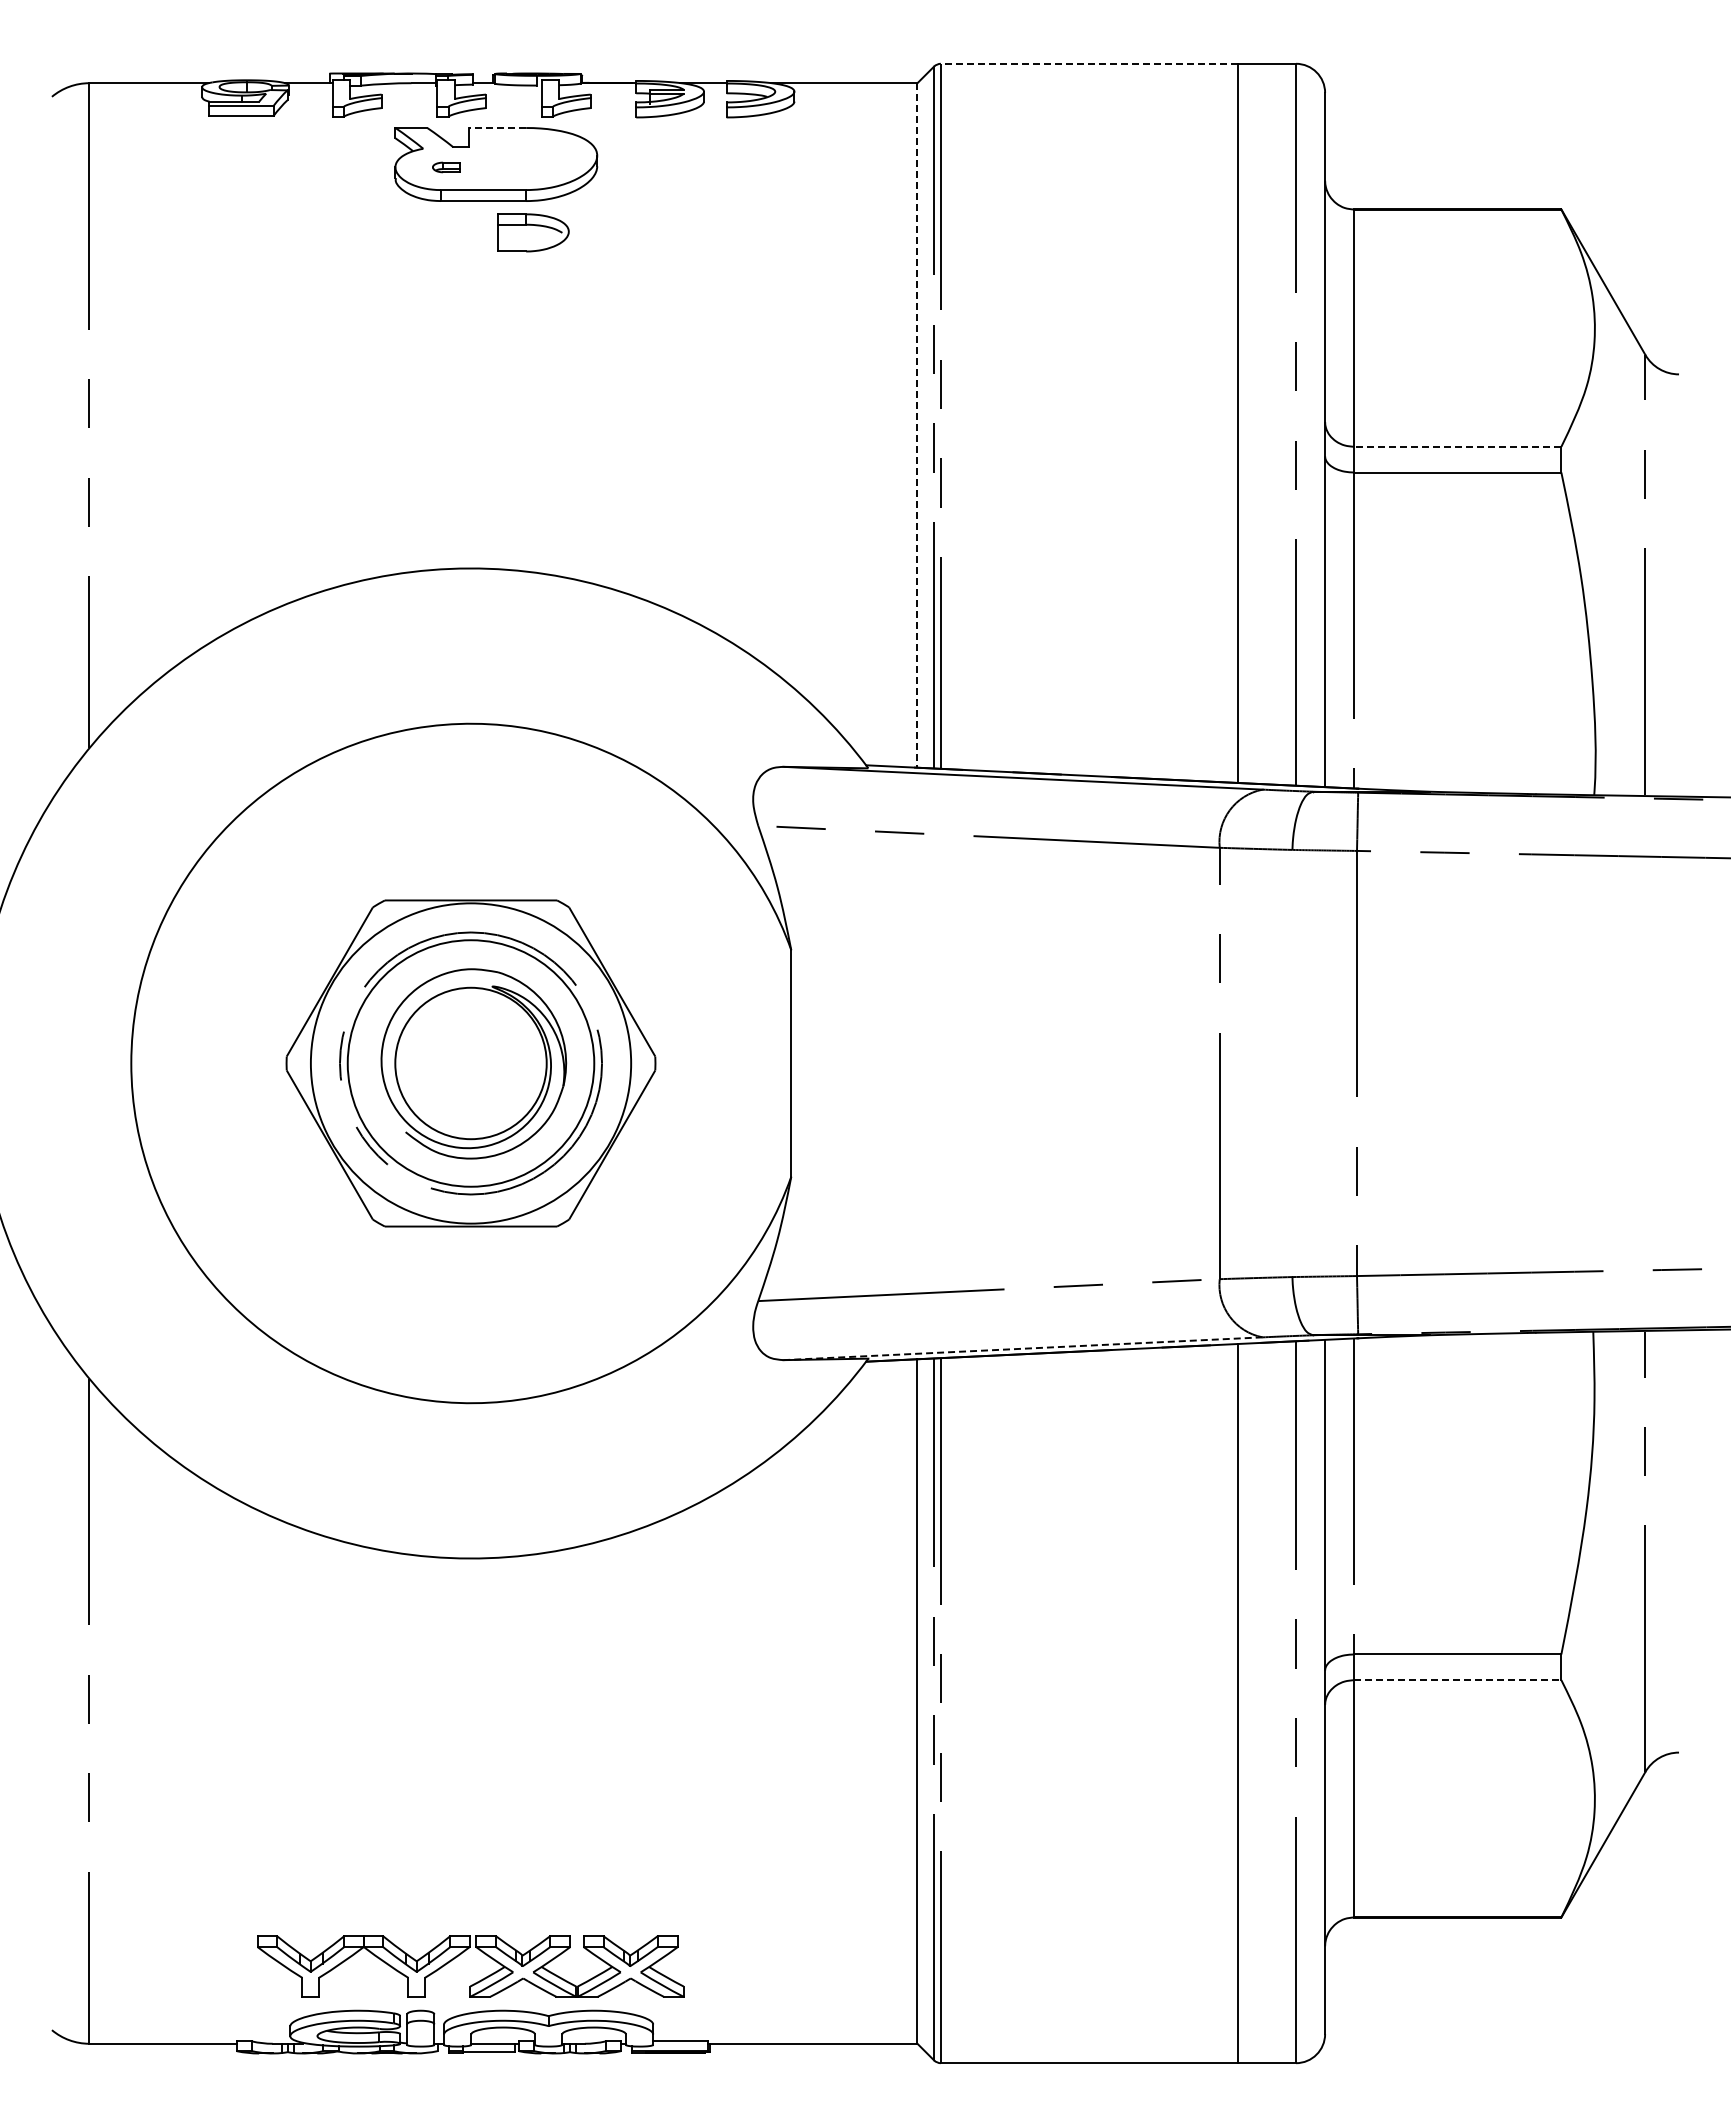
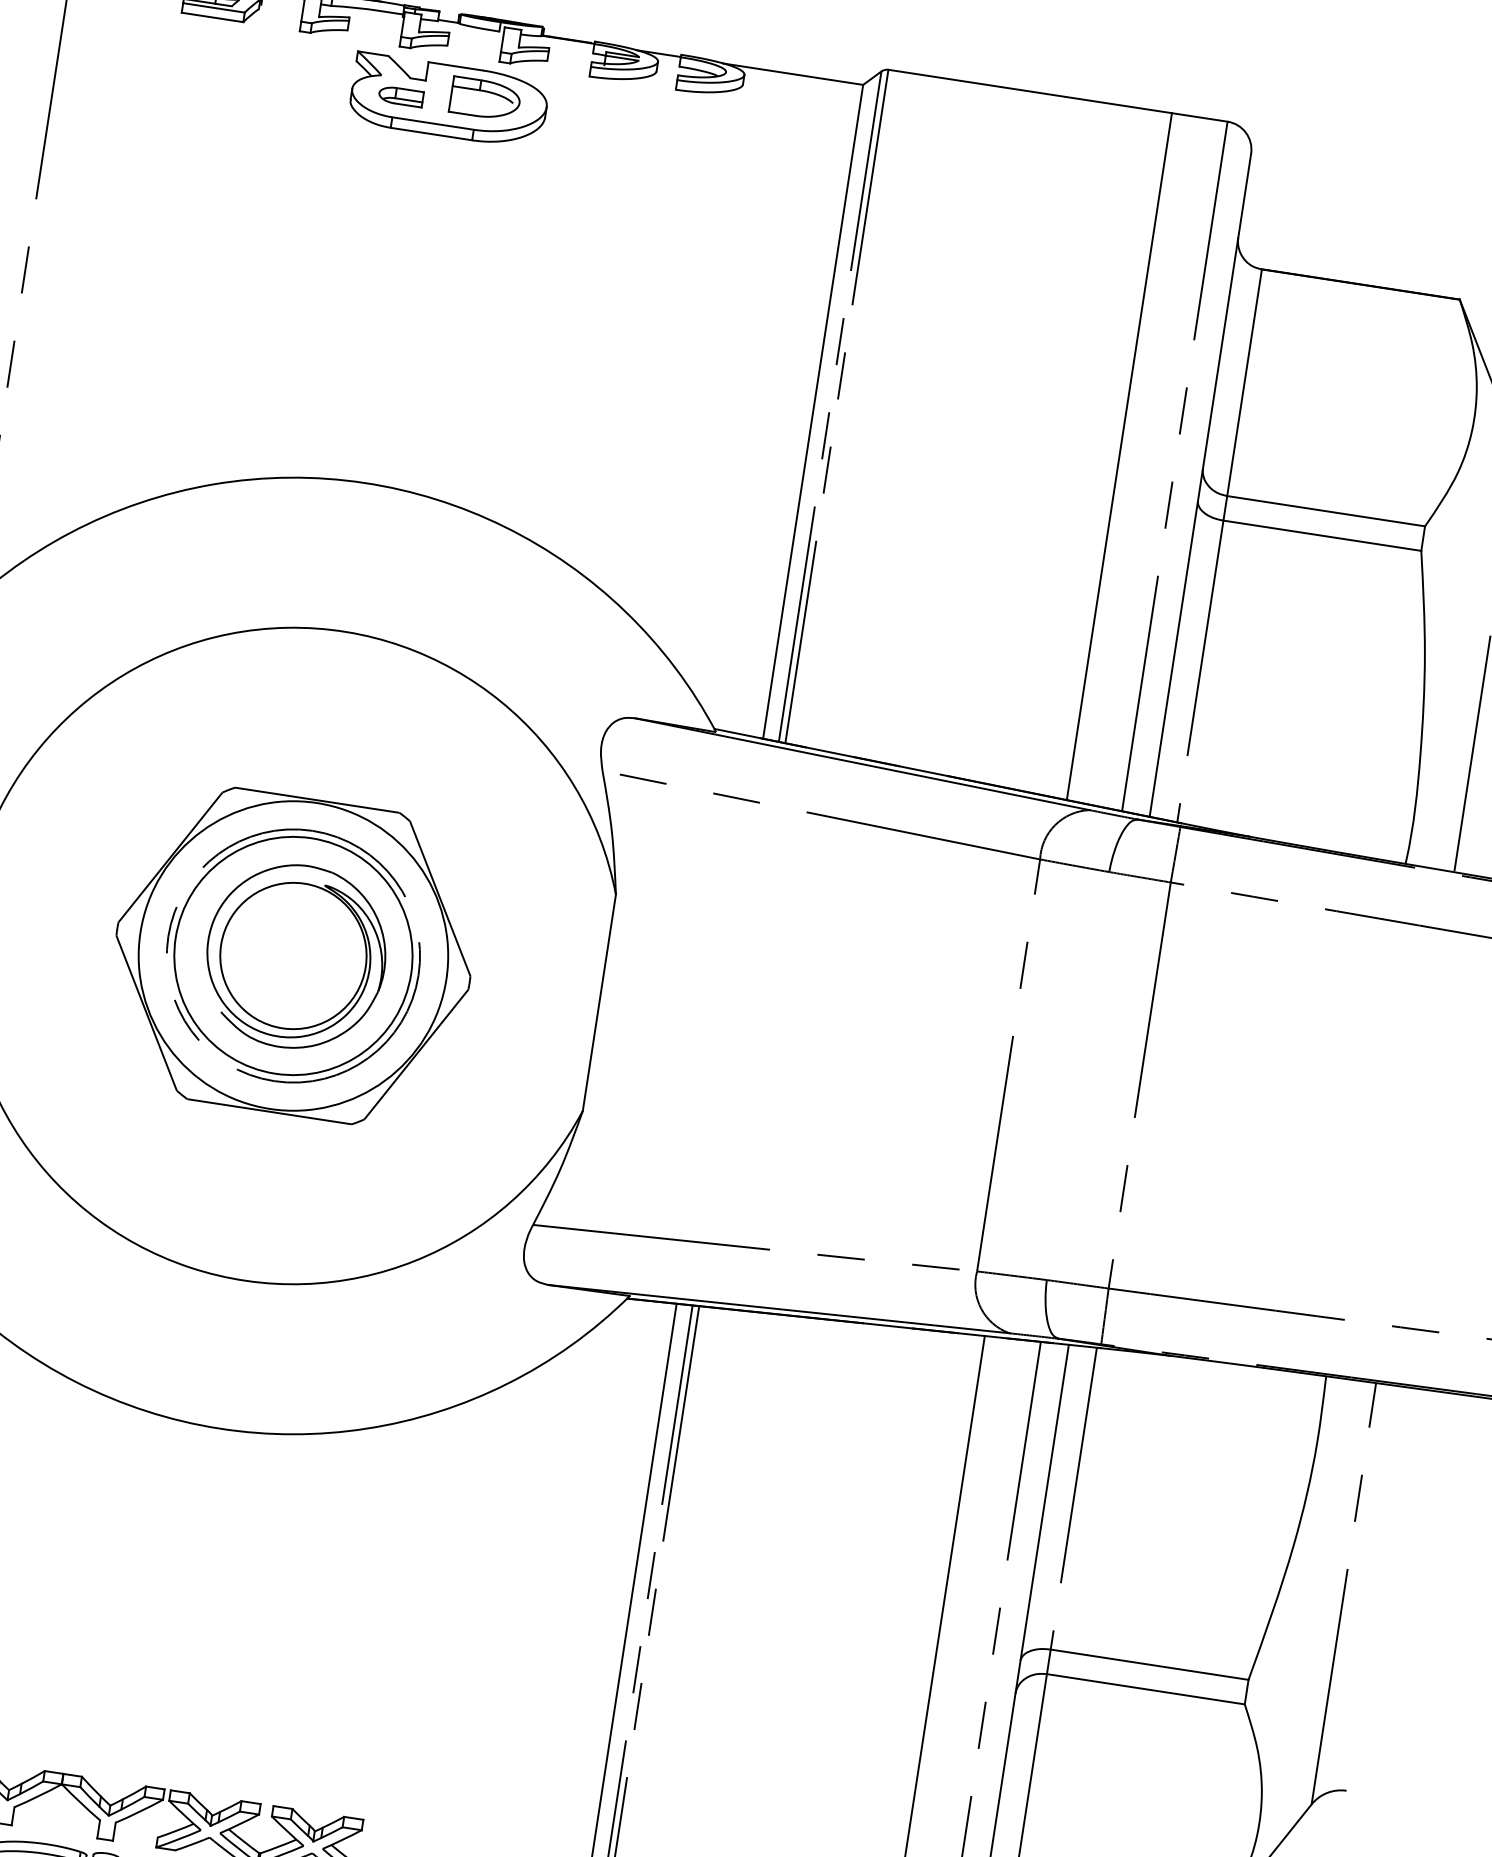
line: (1088, 63) -> (1029, 91), dashed -> solid
line: (497, 128) -> (455, 66), dashed -> solid
part: (446, 167) -> (400, 96), size x1.67
part: (533, 232) -> (485, 98), moved
line: (917, 425) -> (813, 411), dashed -> solid
line: (1457, 446) -> (1325, 510), dashed -> solid
line: (1023, 1348) -> (779, 1308), dashed -> solid
line: (1457, 1680) -> (1145, 1689), dashed -> solid

